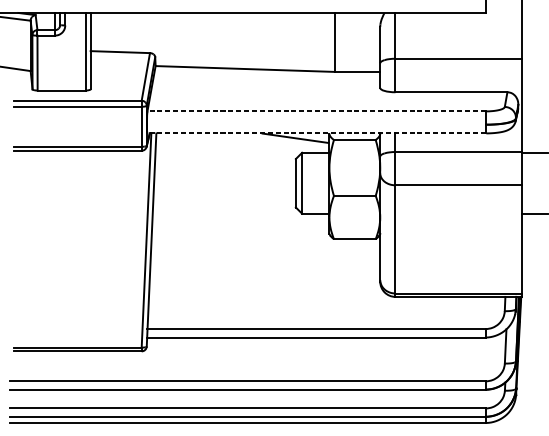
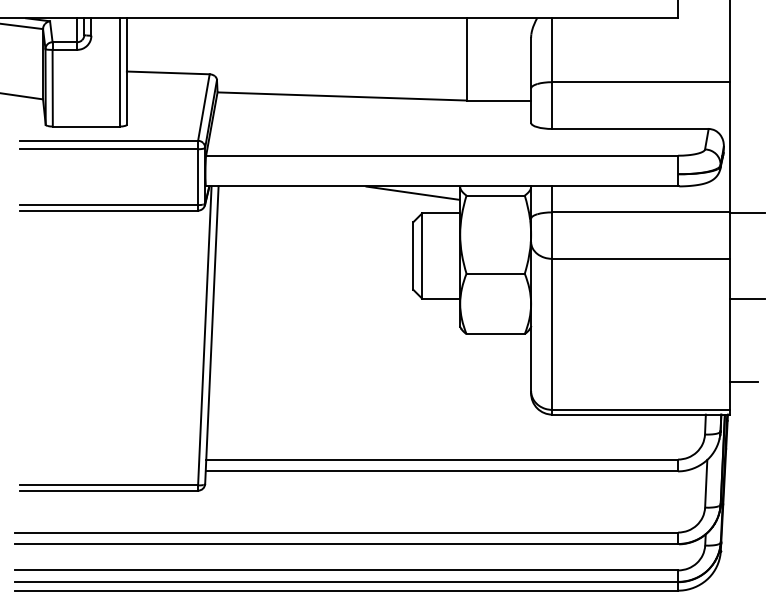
line: (316, 111) -> (442, 155), dashed -> solid
line: (316, 133) -> (441, 186), dashed -> solid
line: (532, 273) -> (743, 381), added

